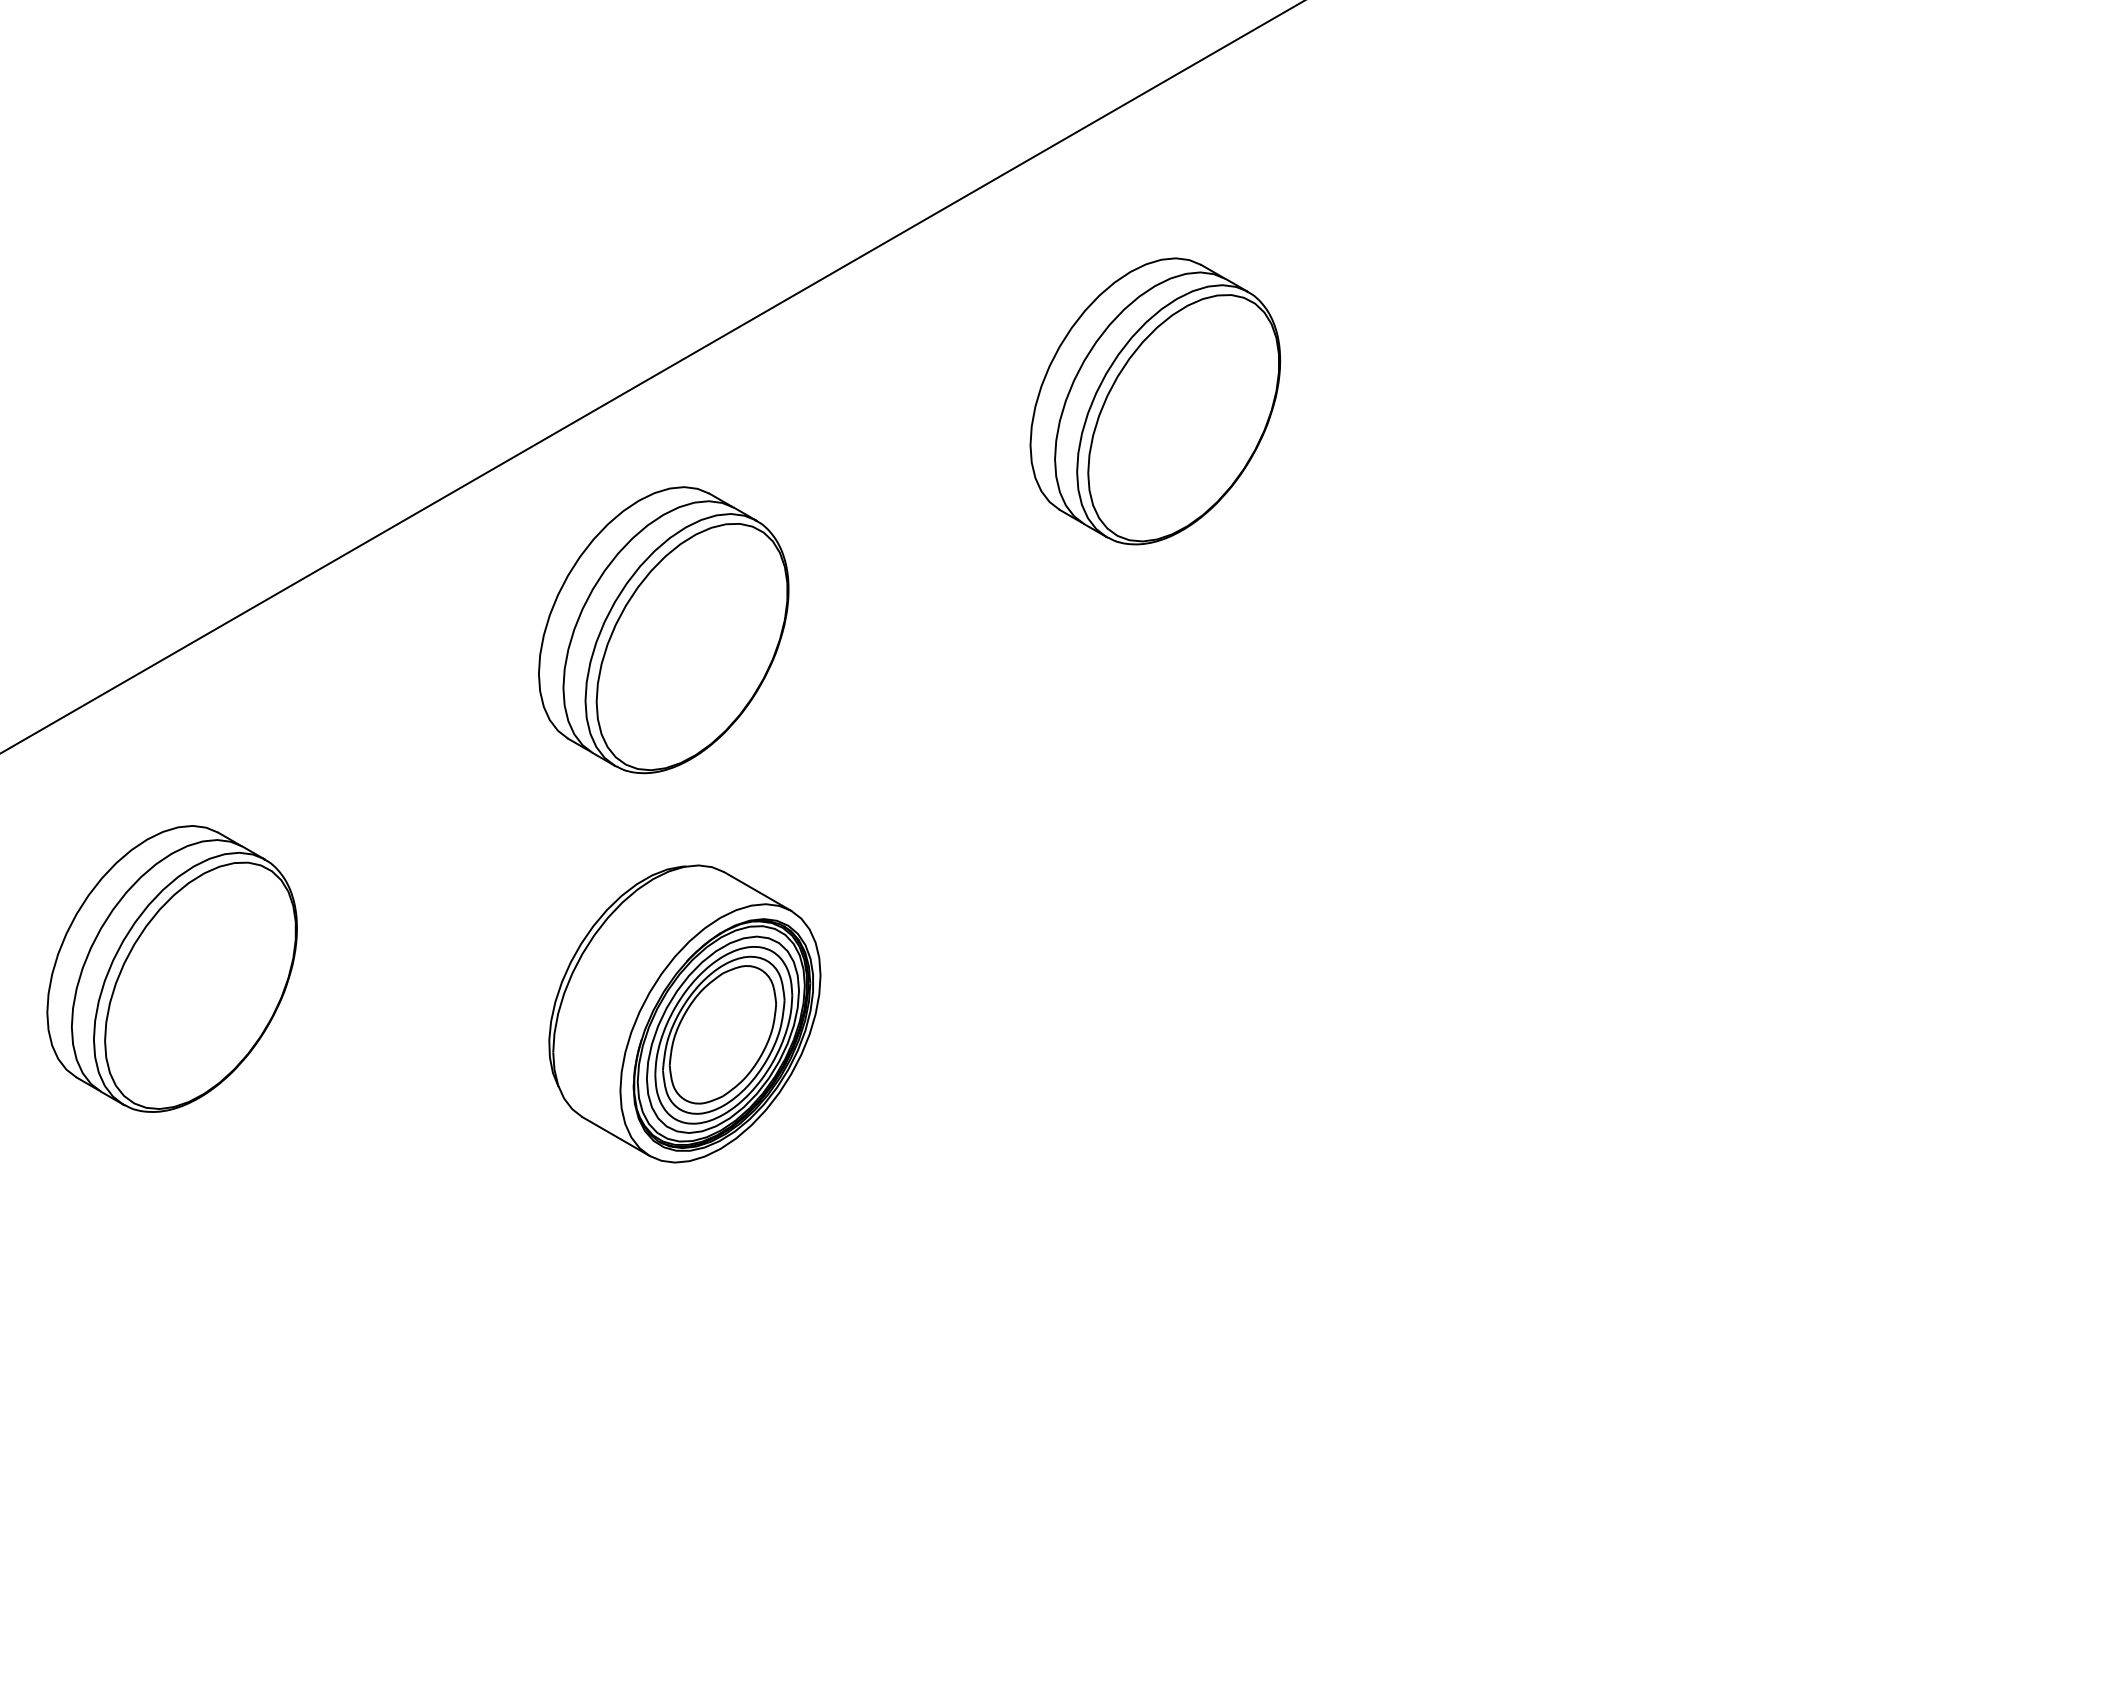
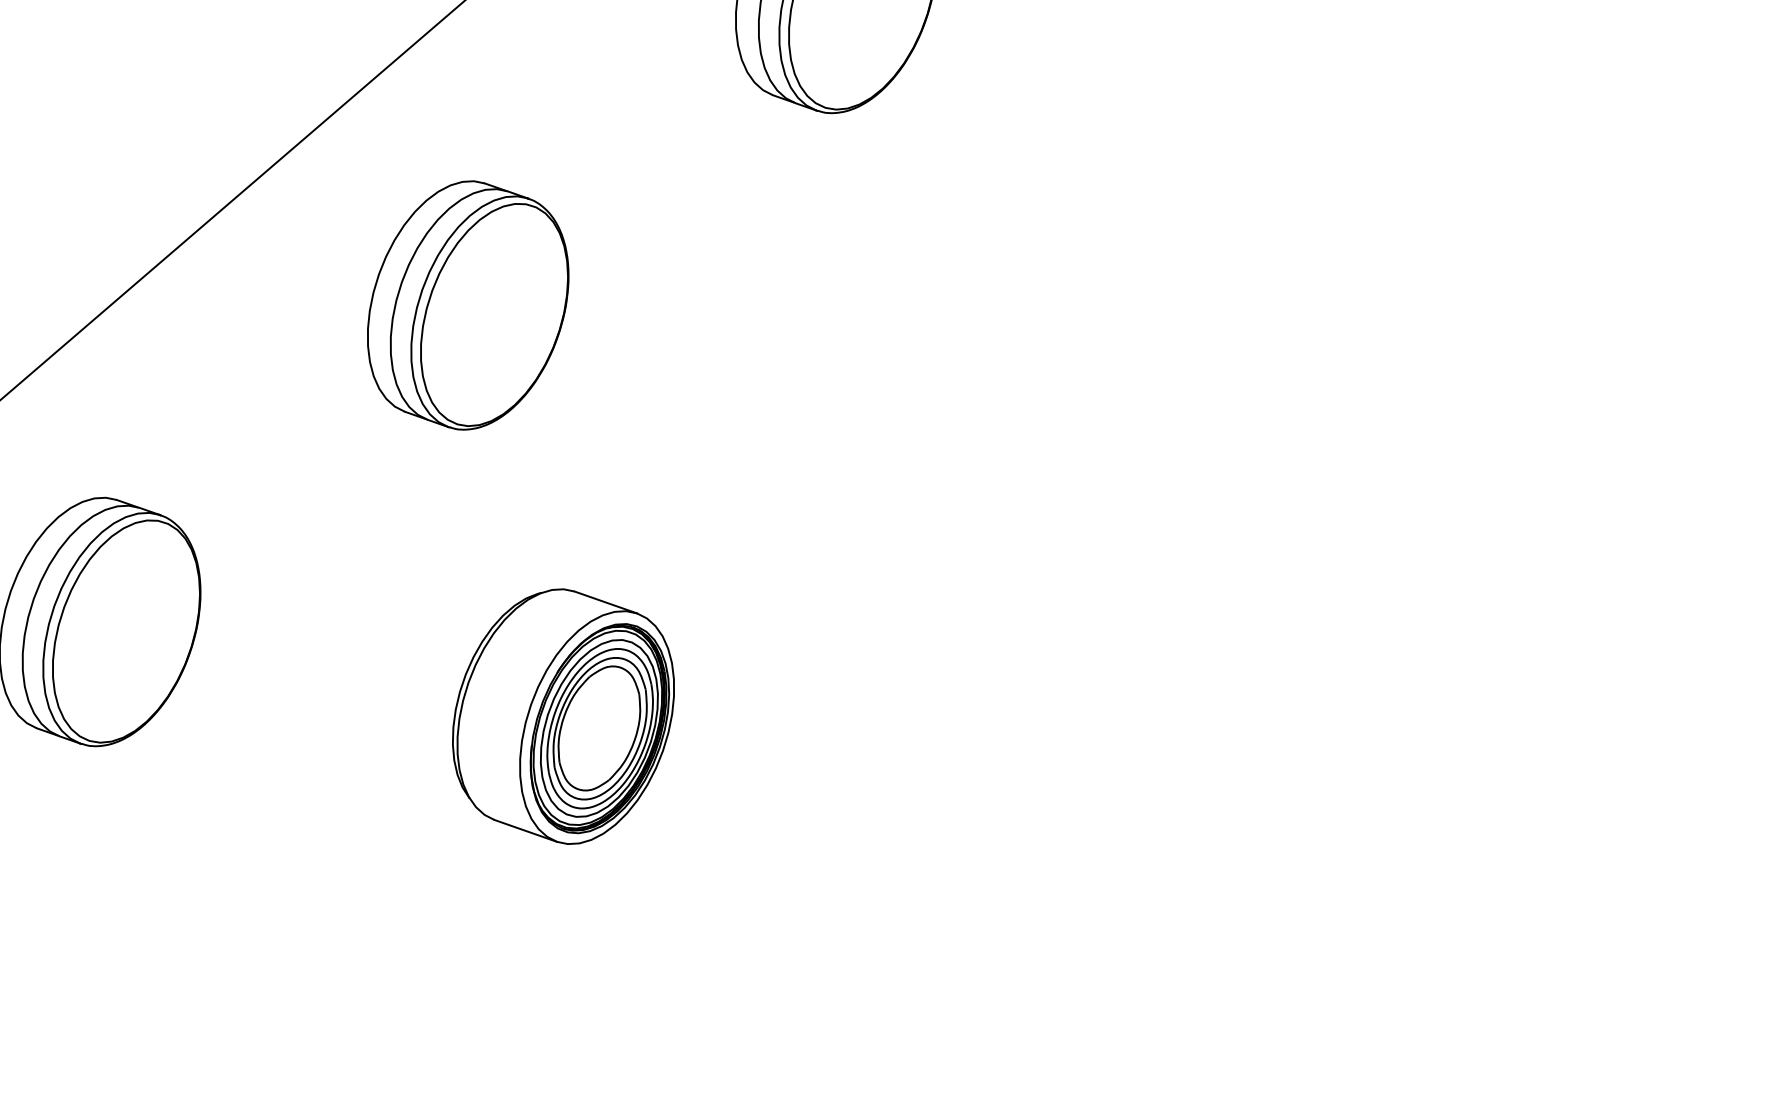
part: (663, 630) -> (467, 305), moved
part: (684, 1013) -> (563, 716), moved

